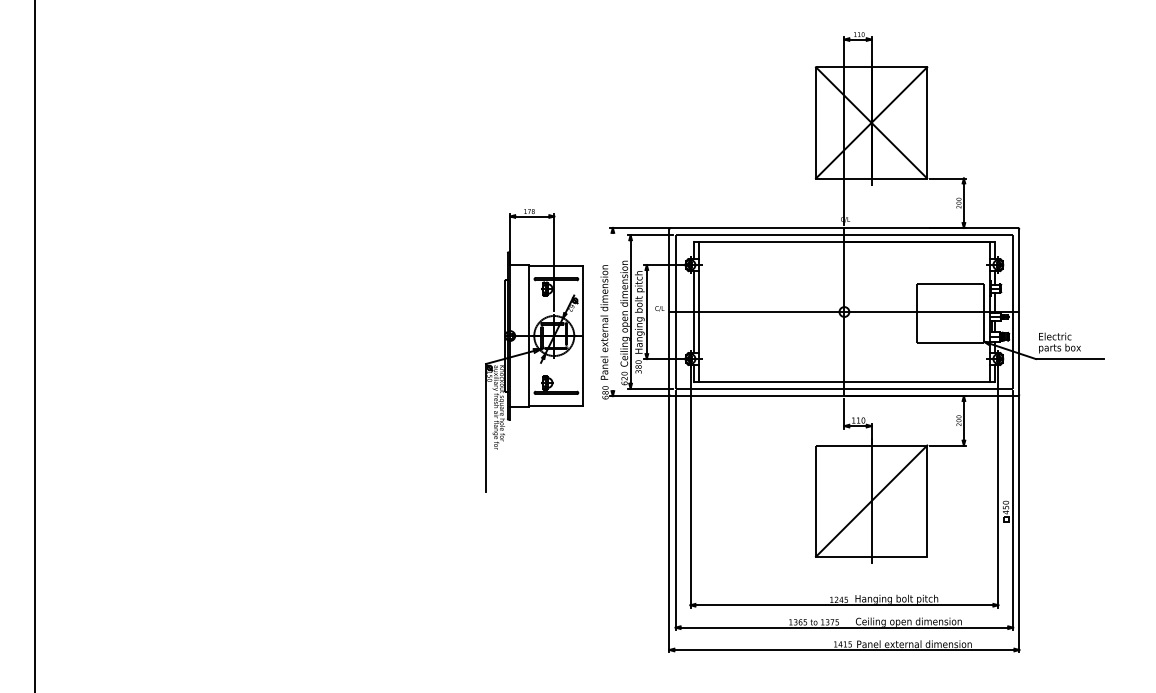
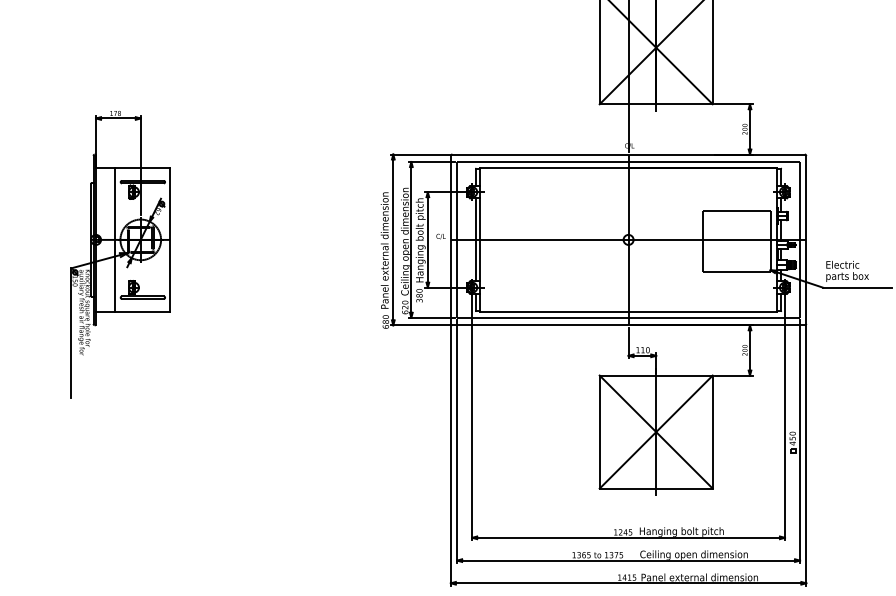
line: (612, 311) -> (392, 239), added
part: (534, 350) -> (120, 254), moved
line: (871, 500) -> (656, 431), added

